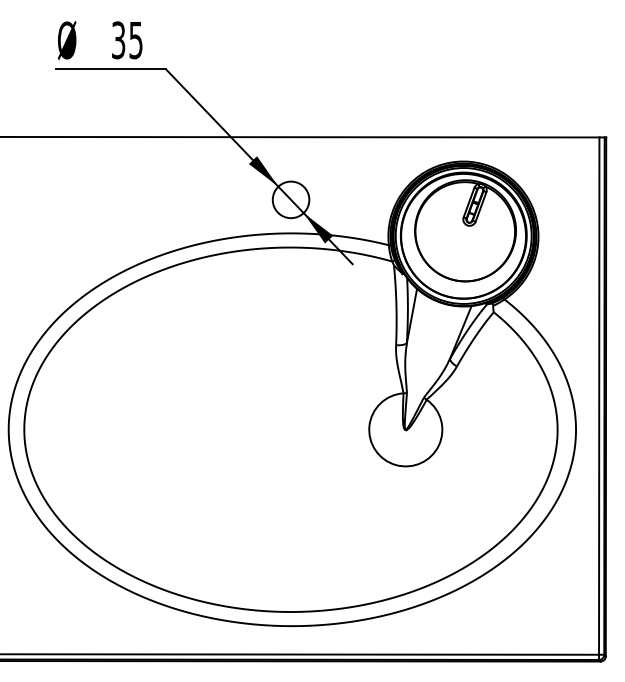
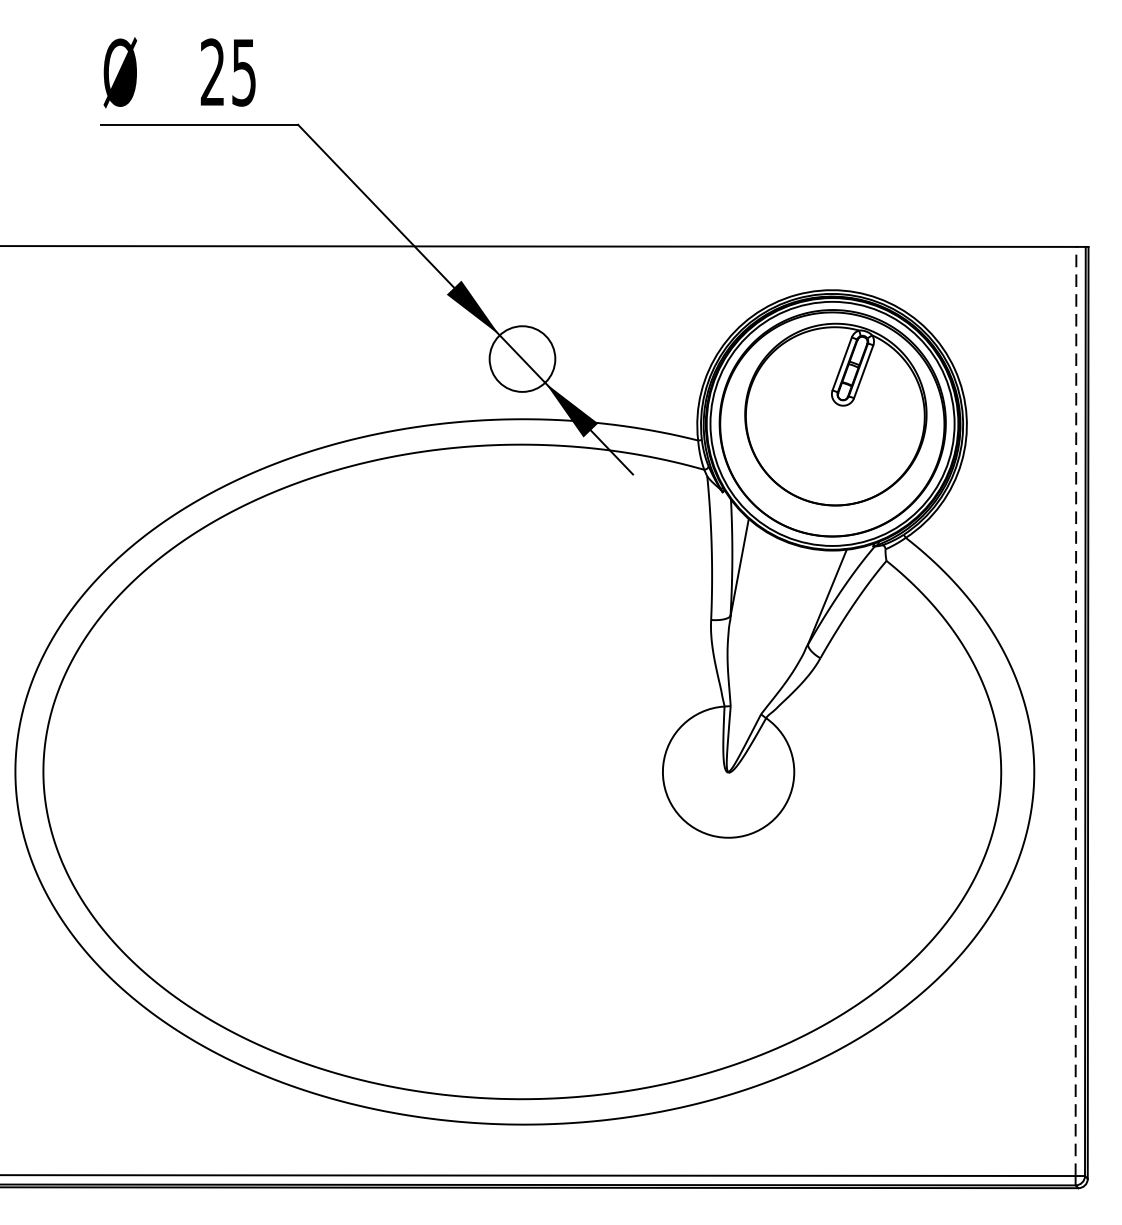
text: (118, 40) -> (212, 72), 35 -> 25
line: (599, 396) -> (1076, 712), solid -> dashed

